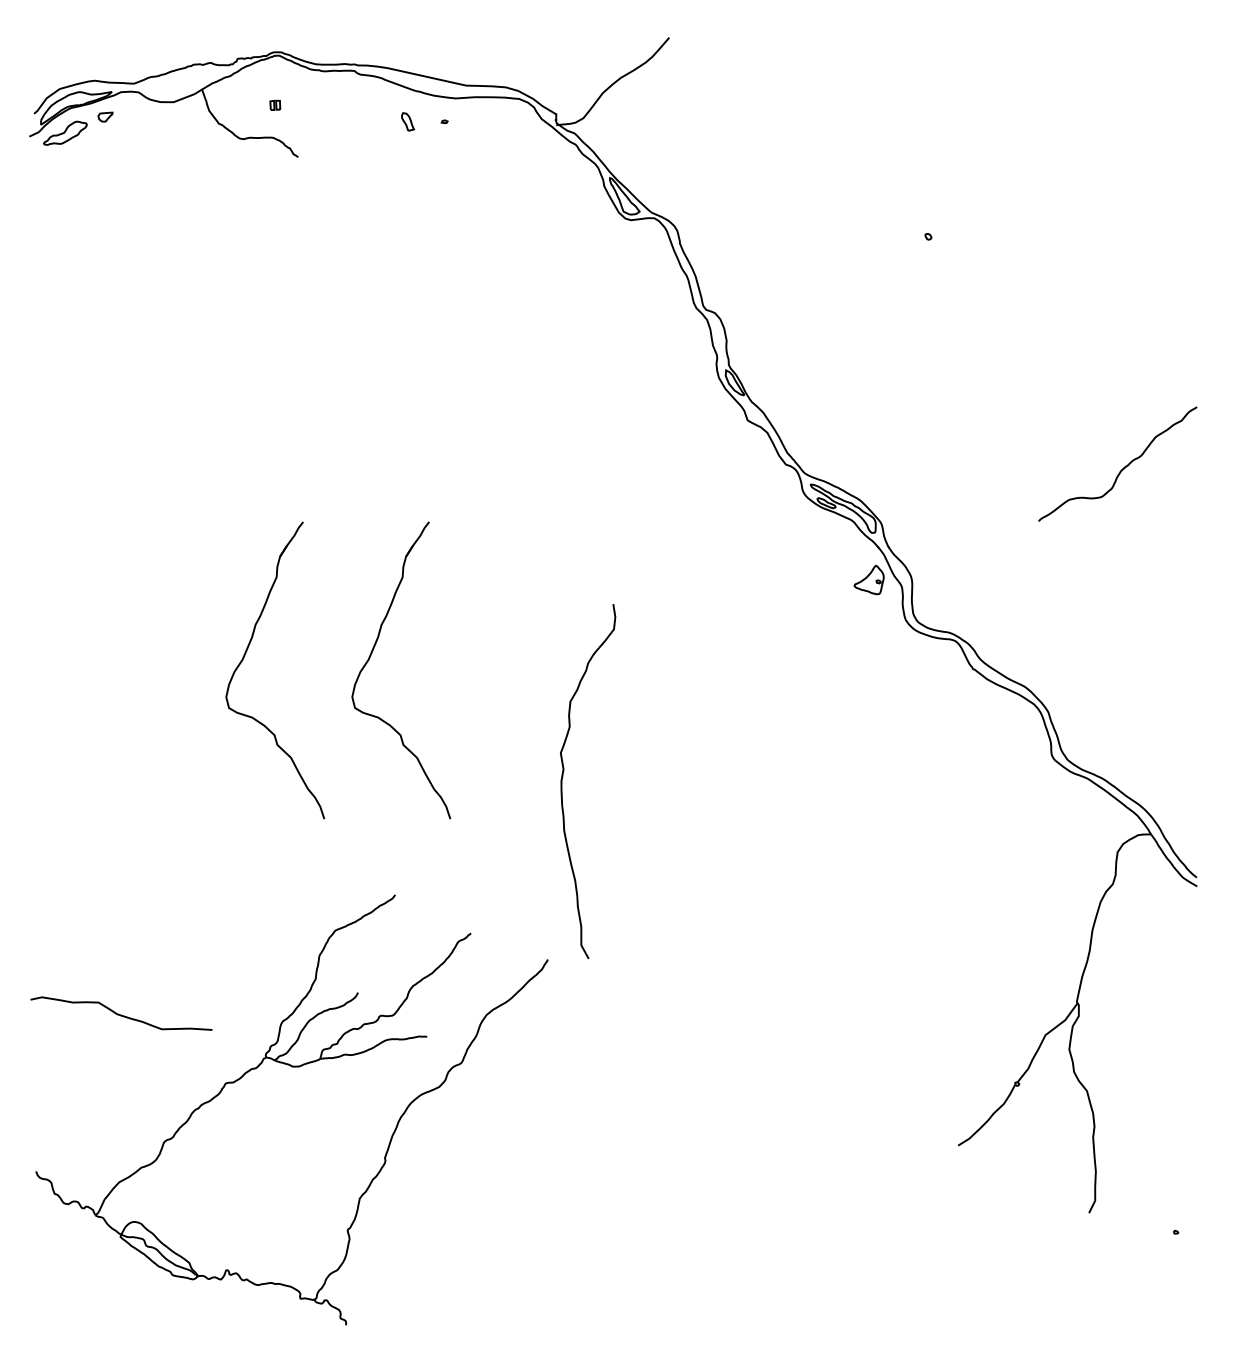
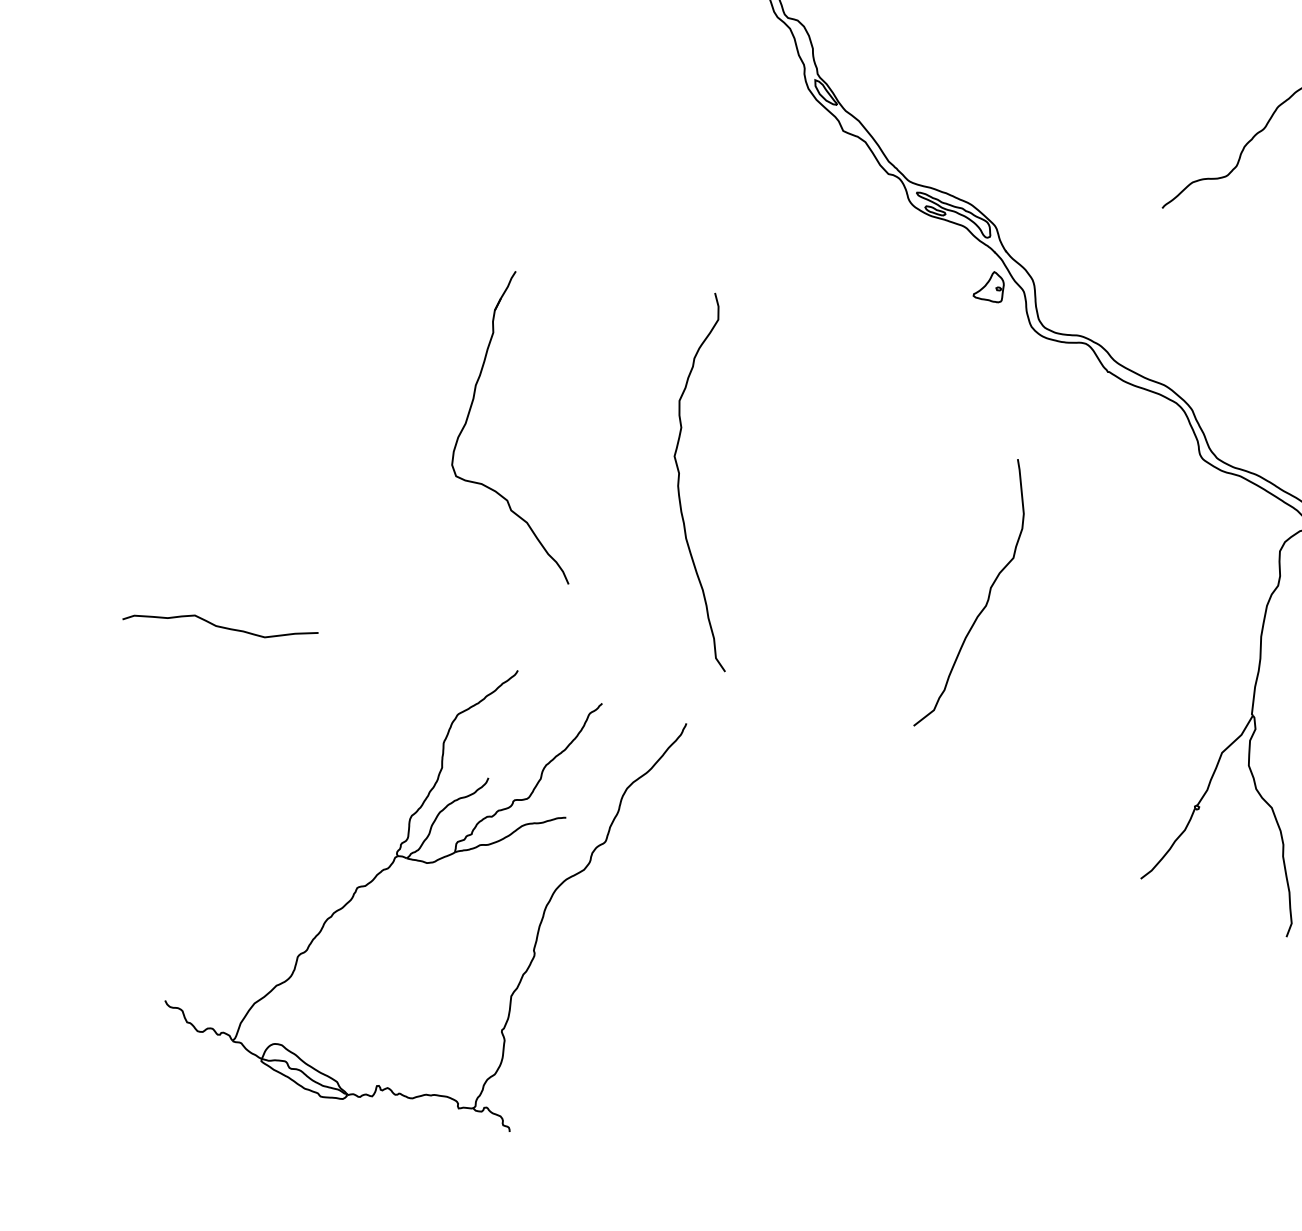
part: (244, 658) -> (333, 435), removed
curve: (563, 776) -> (679, 480), moved
curve: (840, 868) -> (987, 596), added
curve: (121, 1014) -> (220, 625), moved

